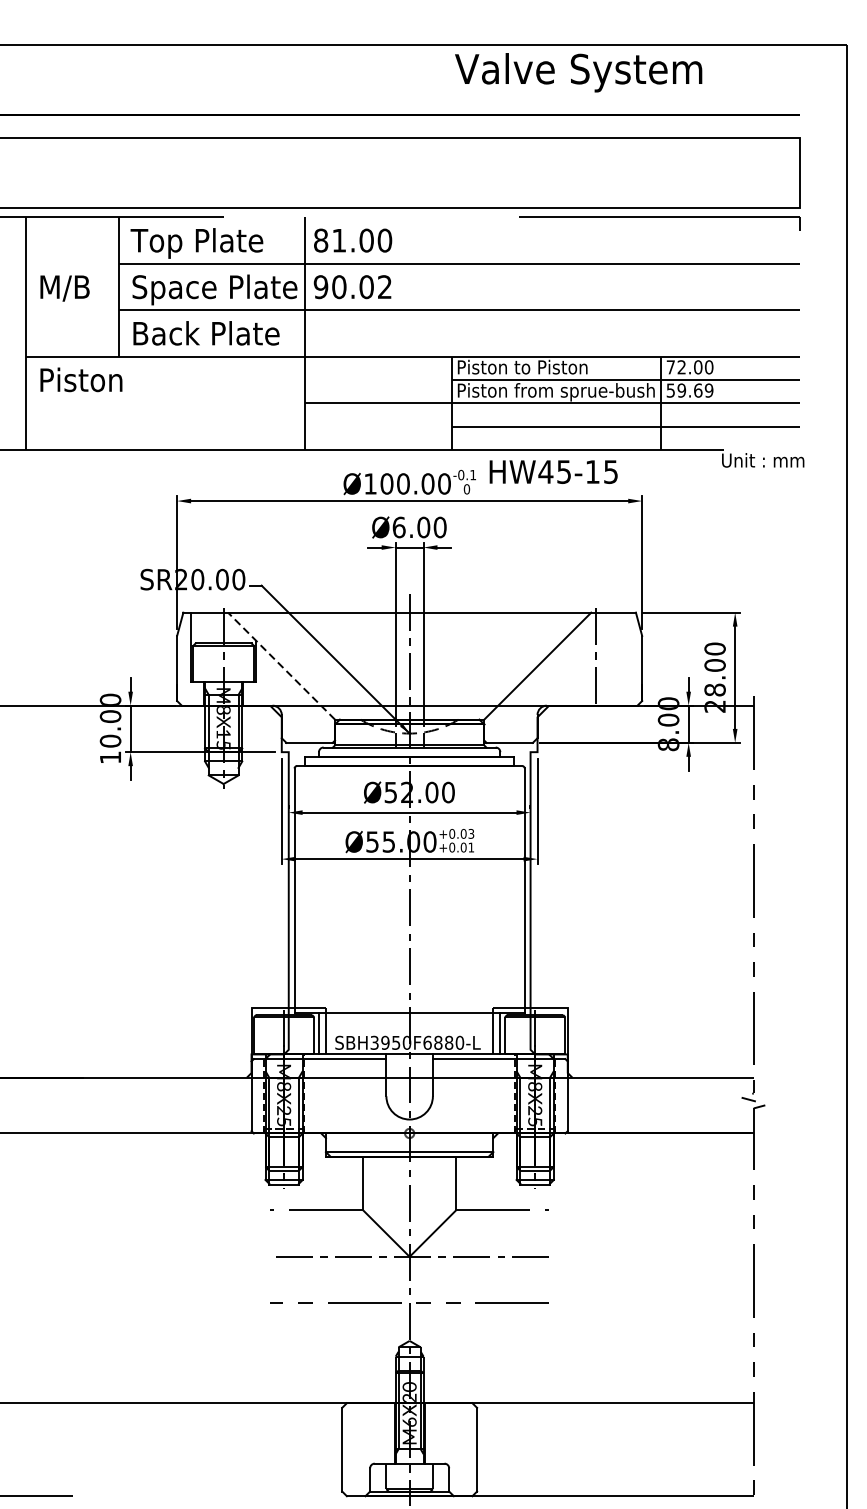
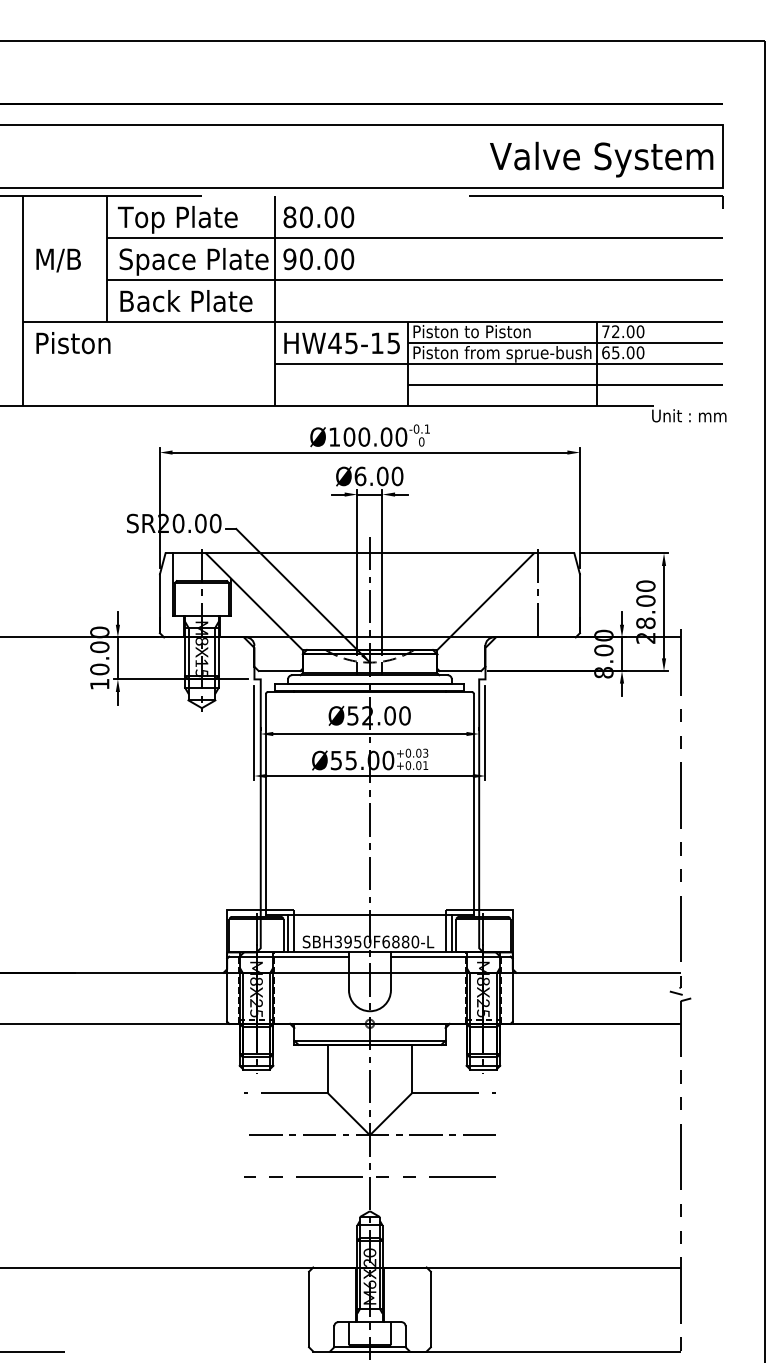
text: (578, 72) -> (601, 159), moved
text: (339, 240) -> (306, 217), 81.00 -> 80.00
text: (384, 287) -> (347, 259), 90.02 -> 90.00
text: (690, 390) -> (623, 352), 59.69 -> 65.00
text: (553, 472) -> (341, 343), moved
line: (280, 665) -> (253, 601), dashed -> solid

